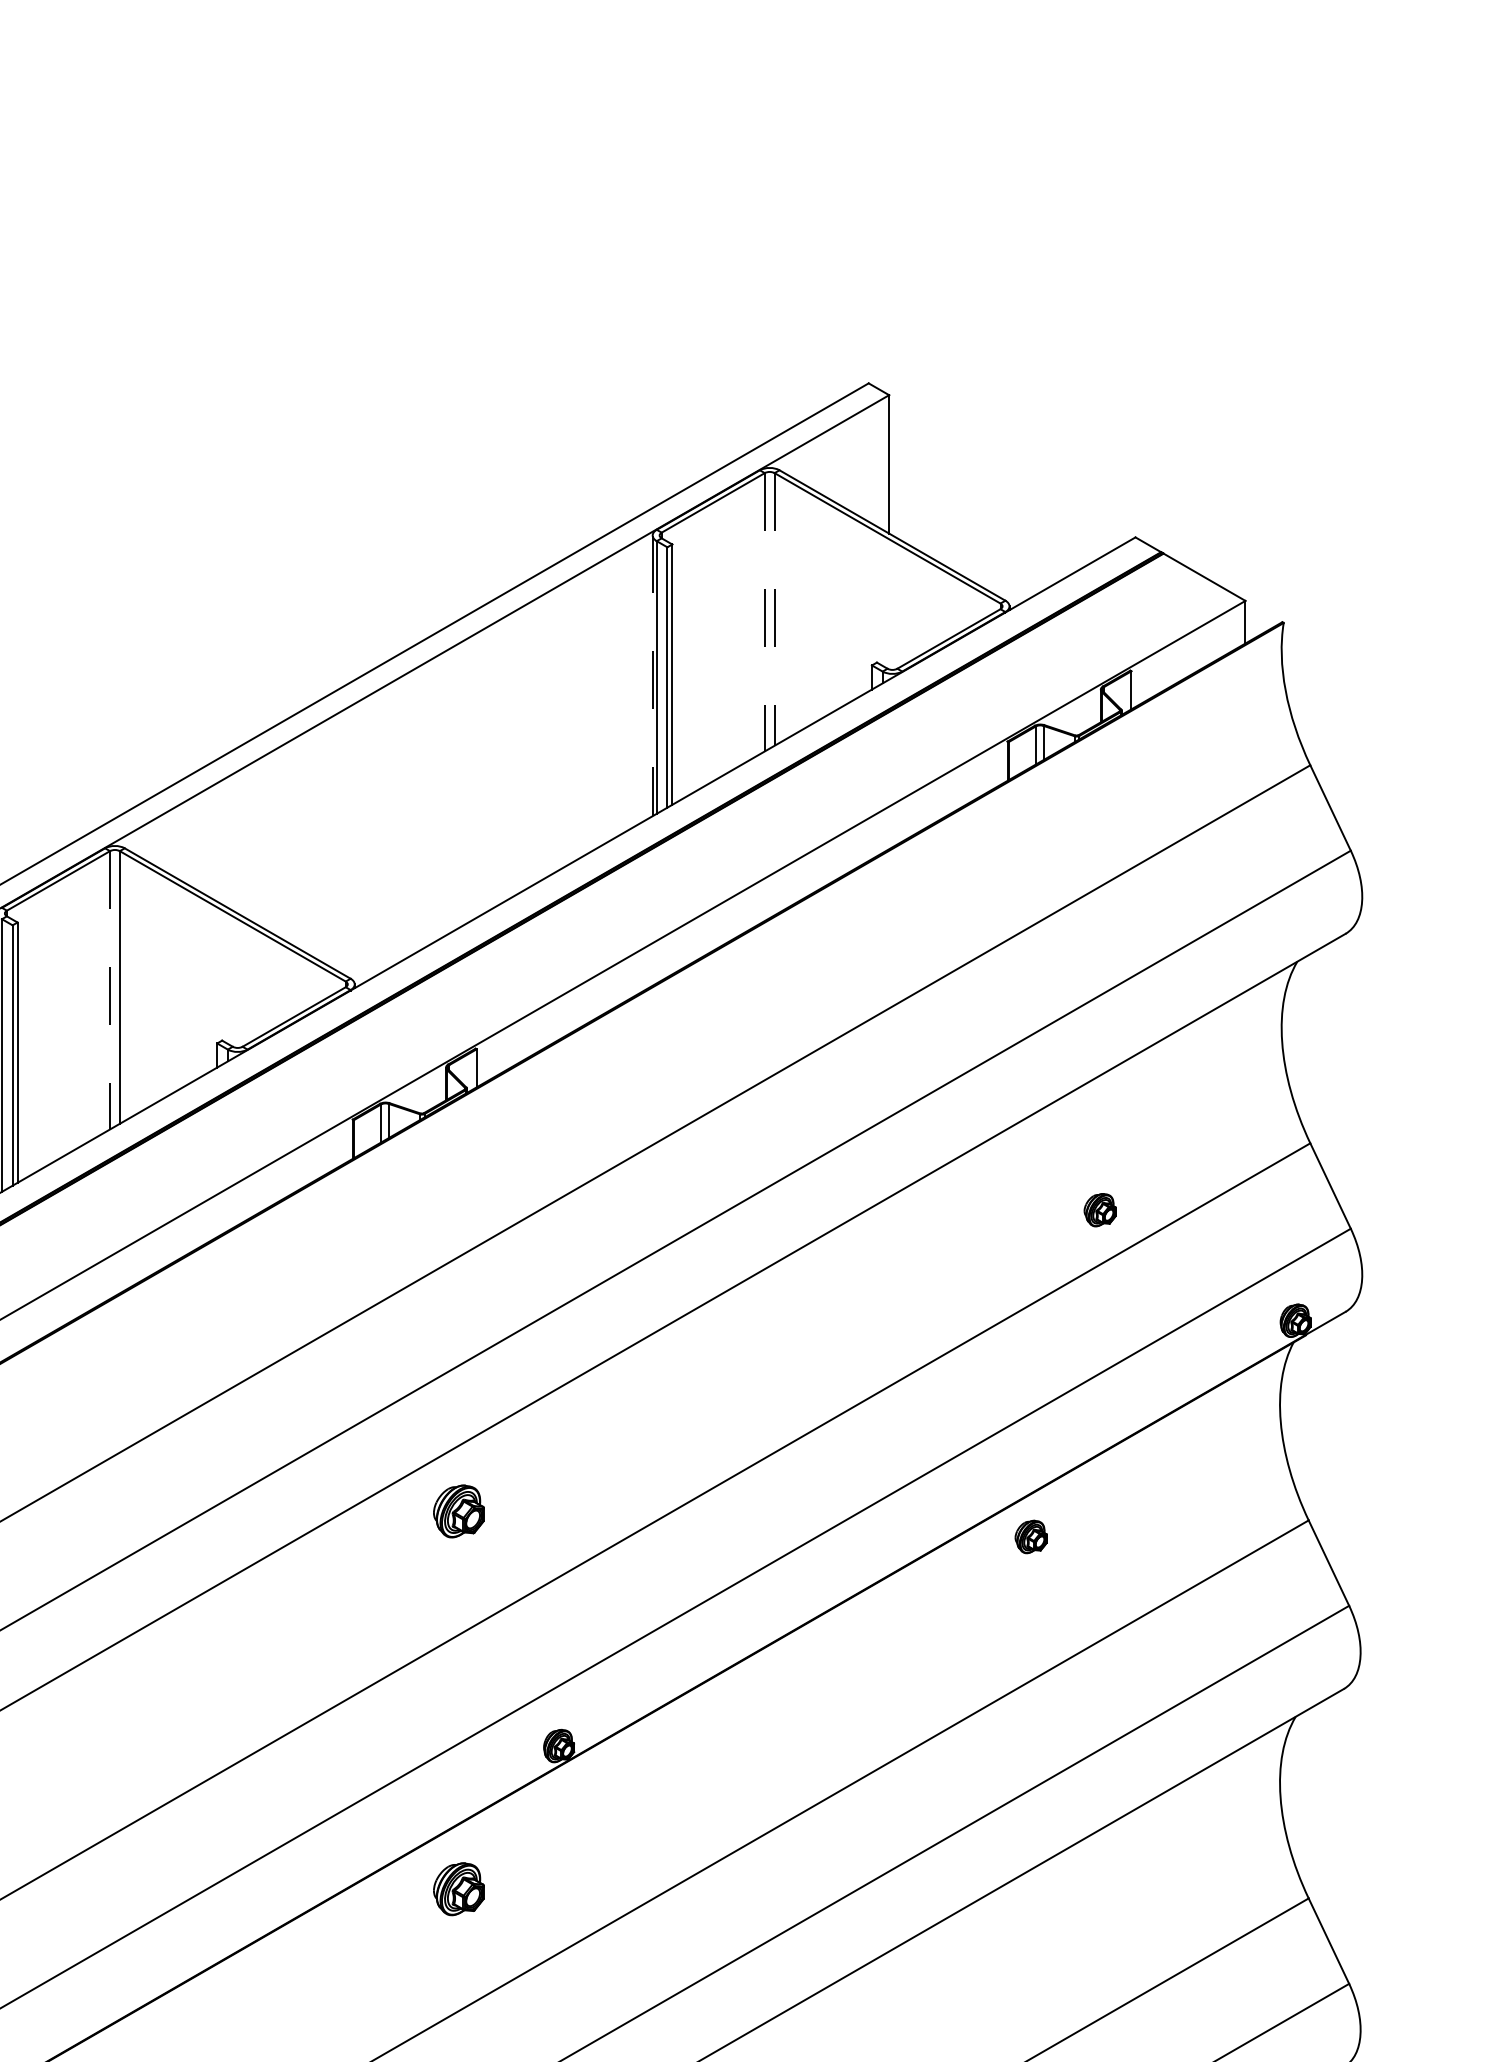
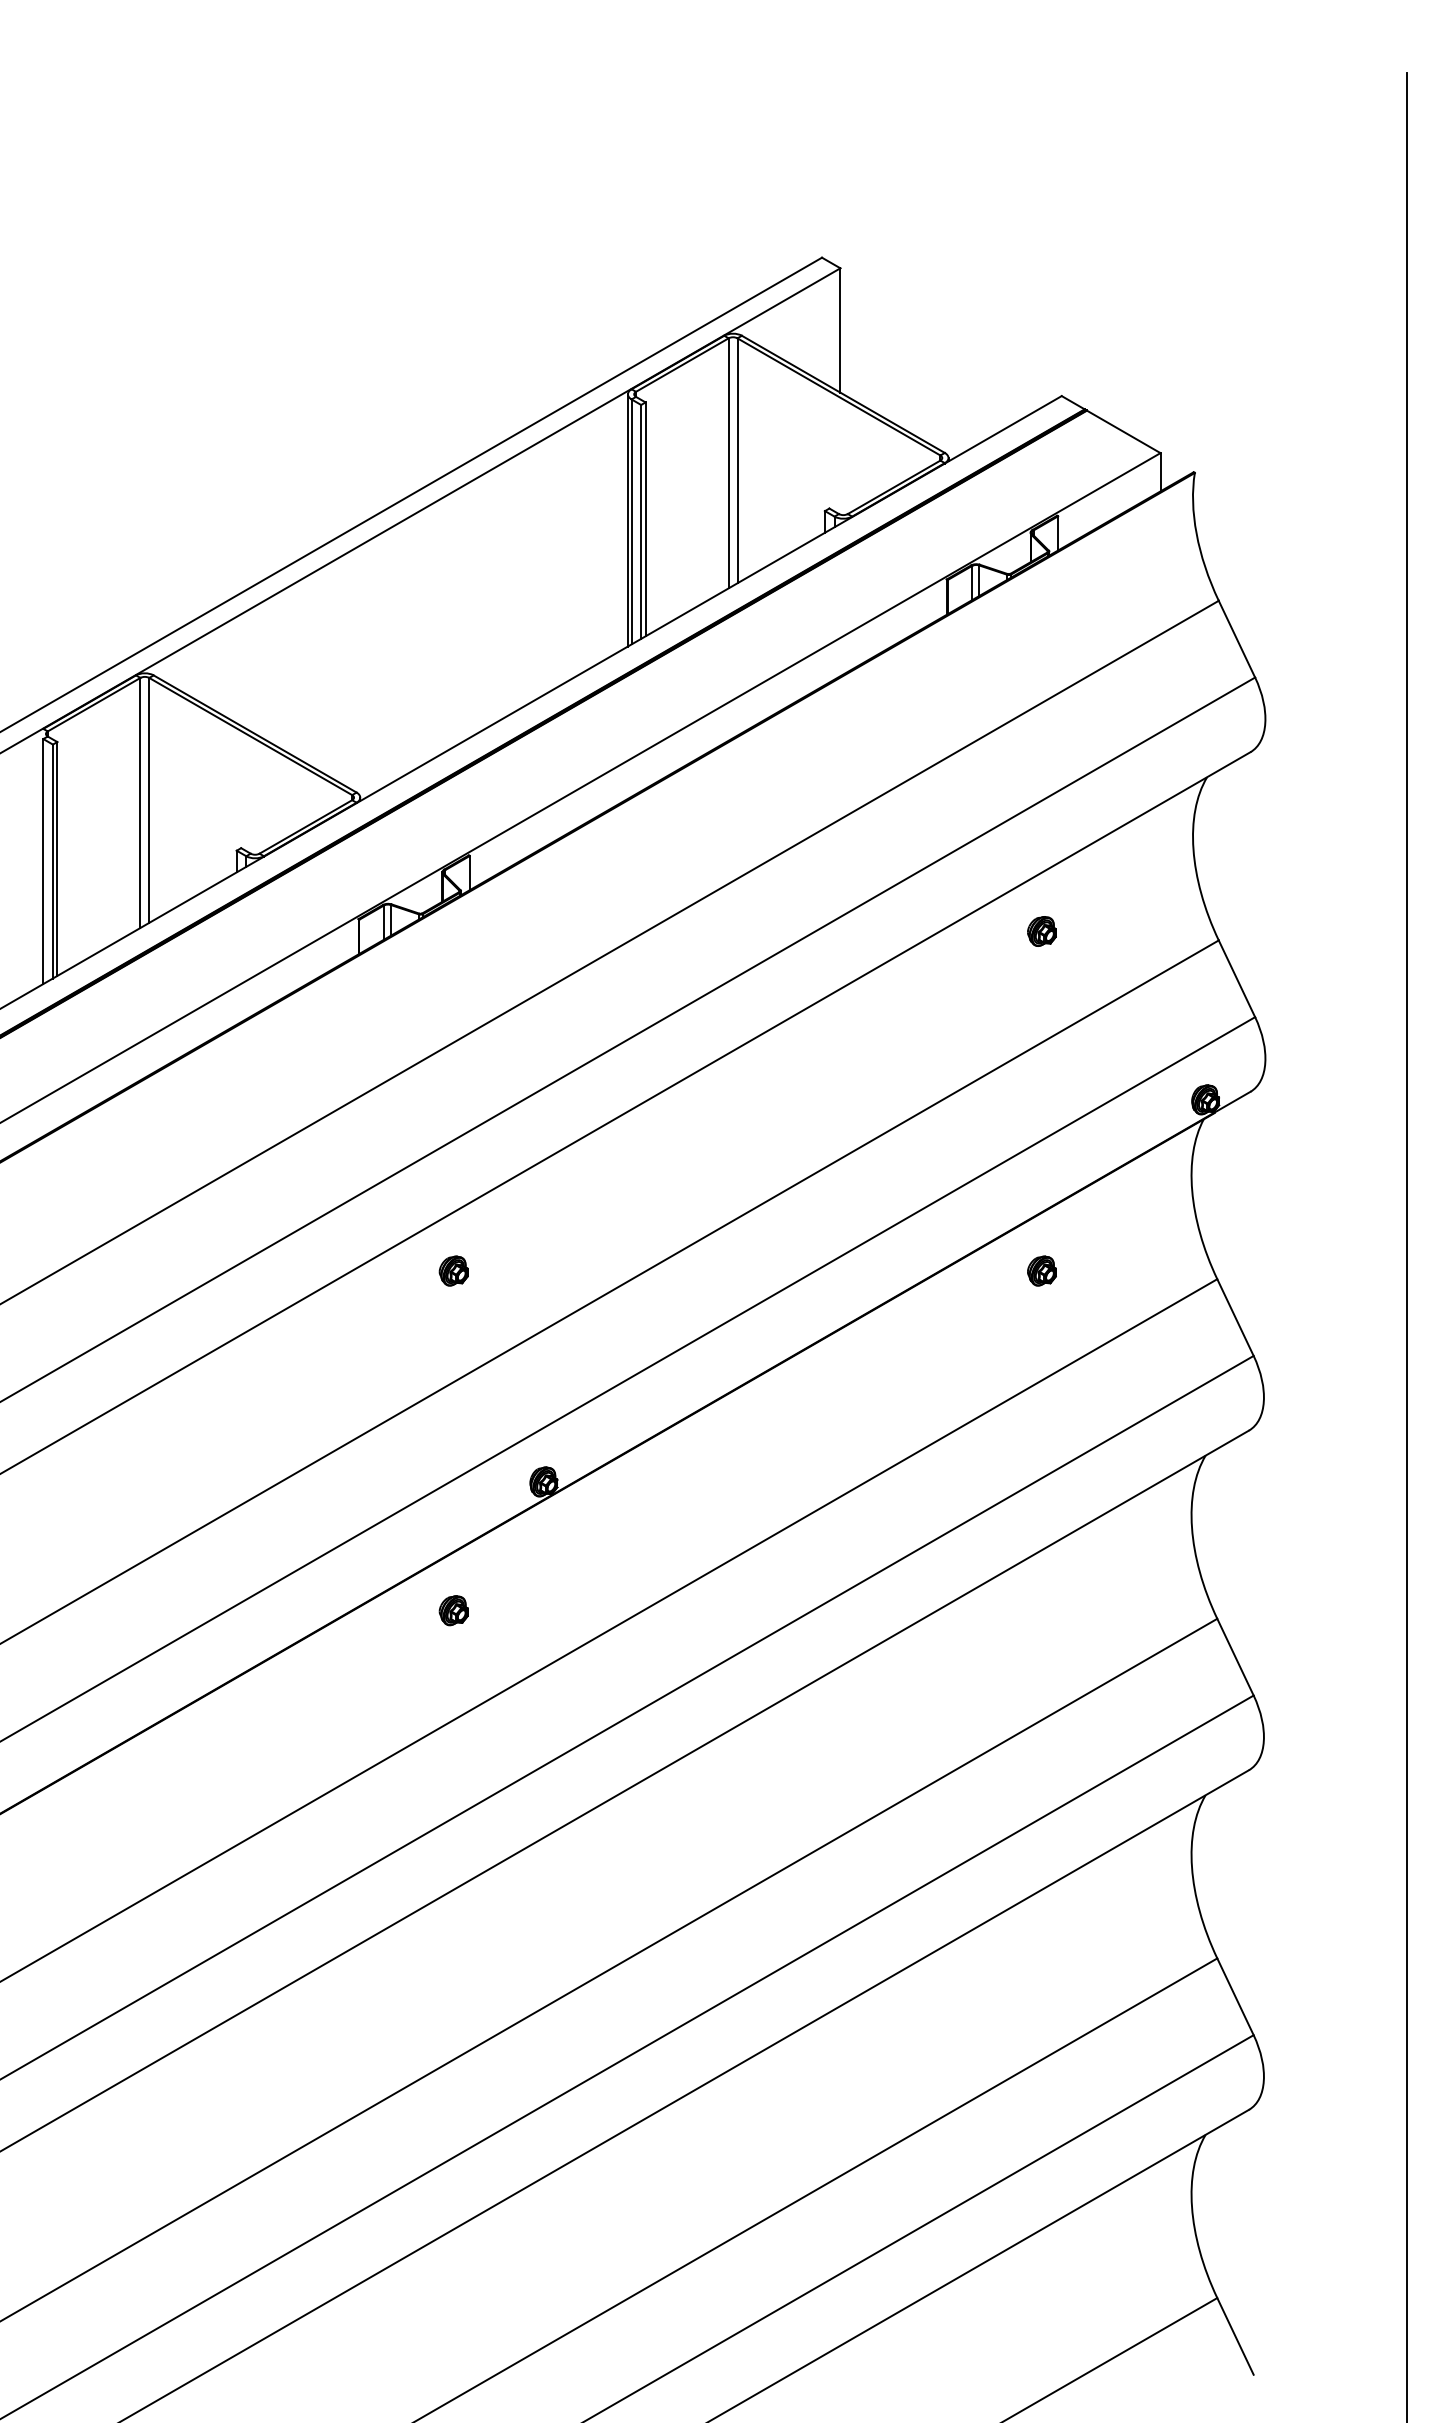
line: (774, 610) -> (737, 461), dashed -> solid
line: (764, 612) -> (728, 463), dashed -> solid
line: (652, 675) -> (627, 520), dashed -> solid
line: (110, 990) -> (140, 803), dashed -> solid
part: (1099, 1210) -> (1041, 931), moved
part: (458, 1510) -> (453, 1270), size x0.62
part: (1030, 1536) -> (1041, 1270), moved
part: (458, 1889) -> (453, 1610), size x0.62

